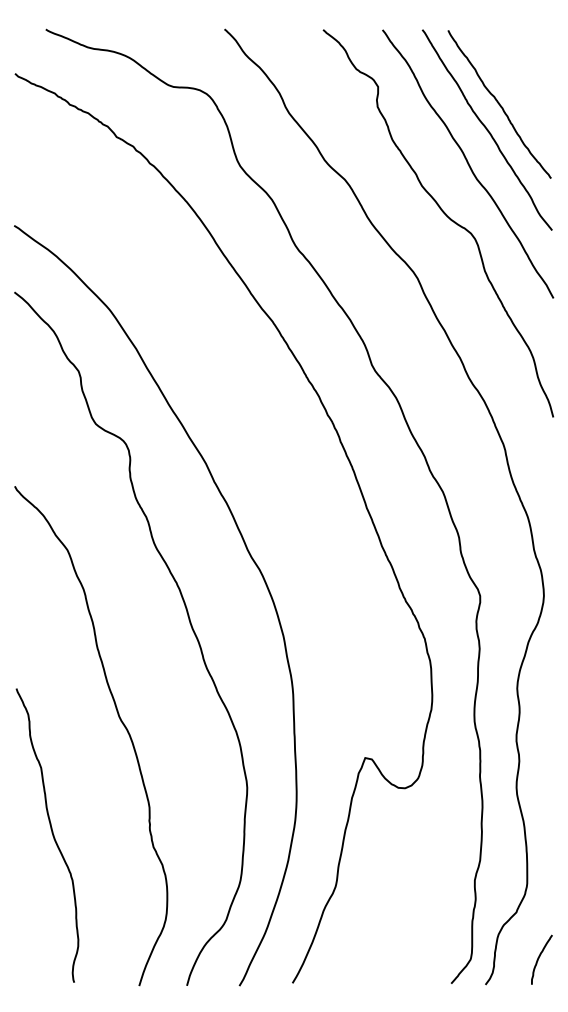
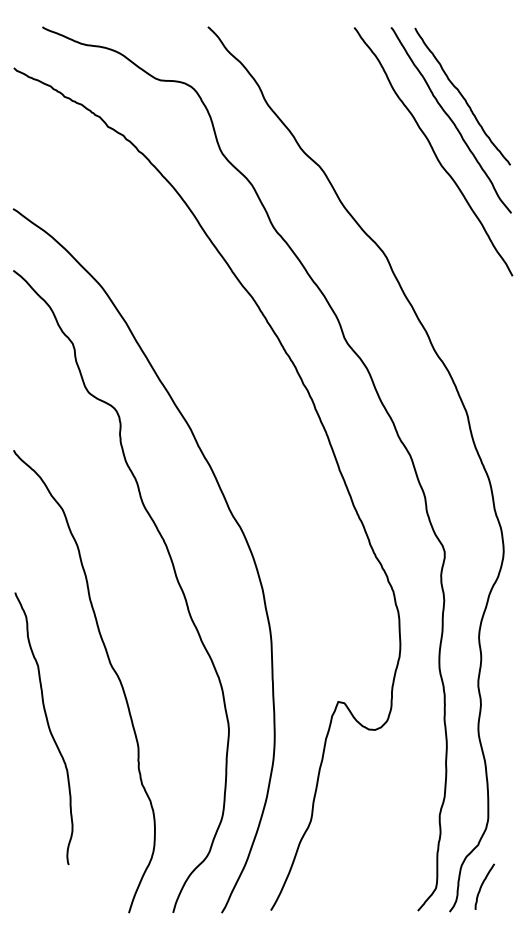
curve: (445, 215) -> (412, 199), removed
curve: (51, 833) -> (47, 726), moved
curve: (539, 959) -> (482, 886), moved

